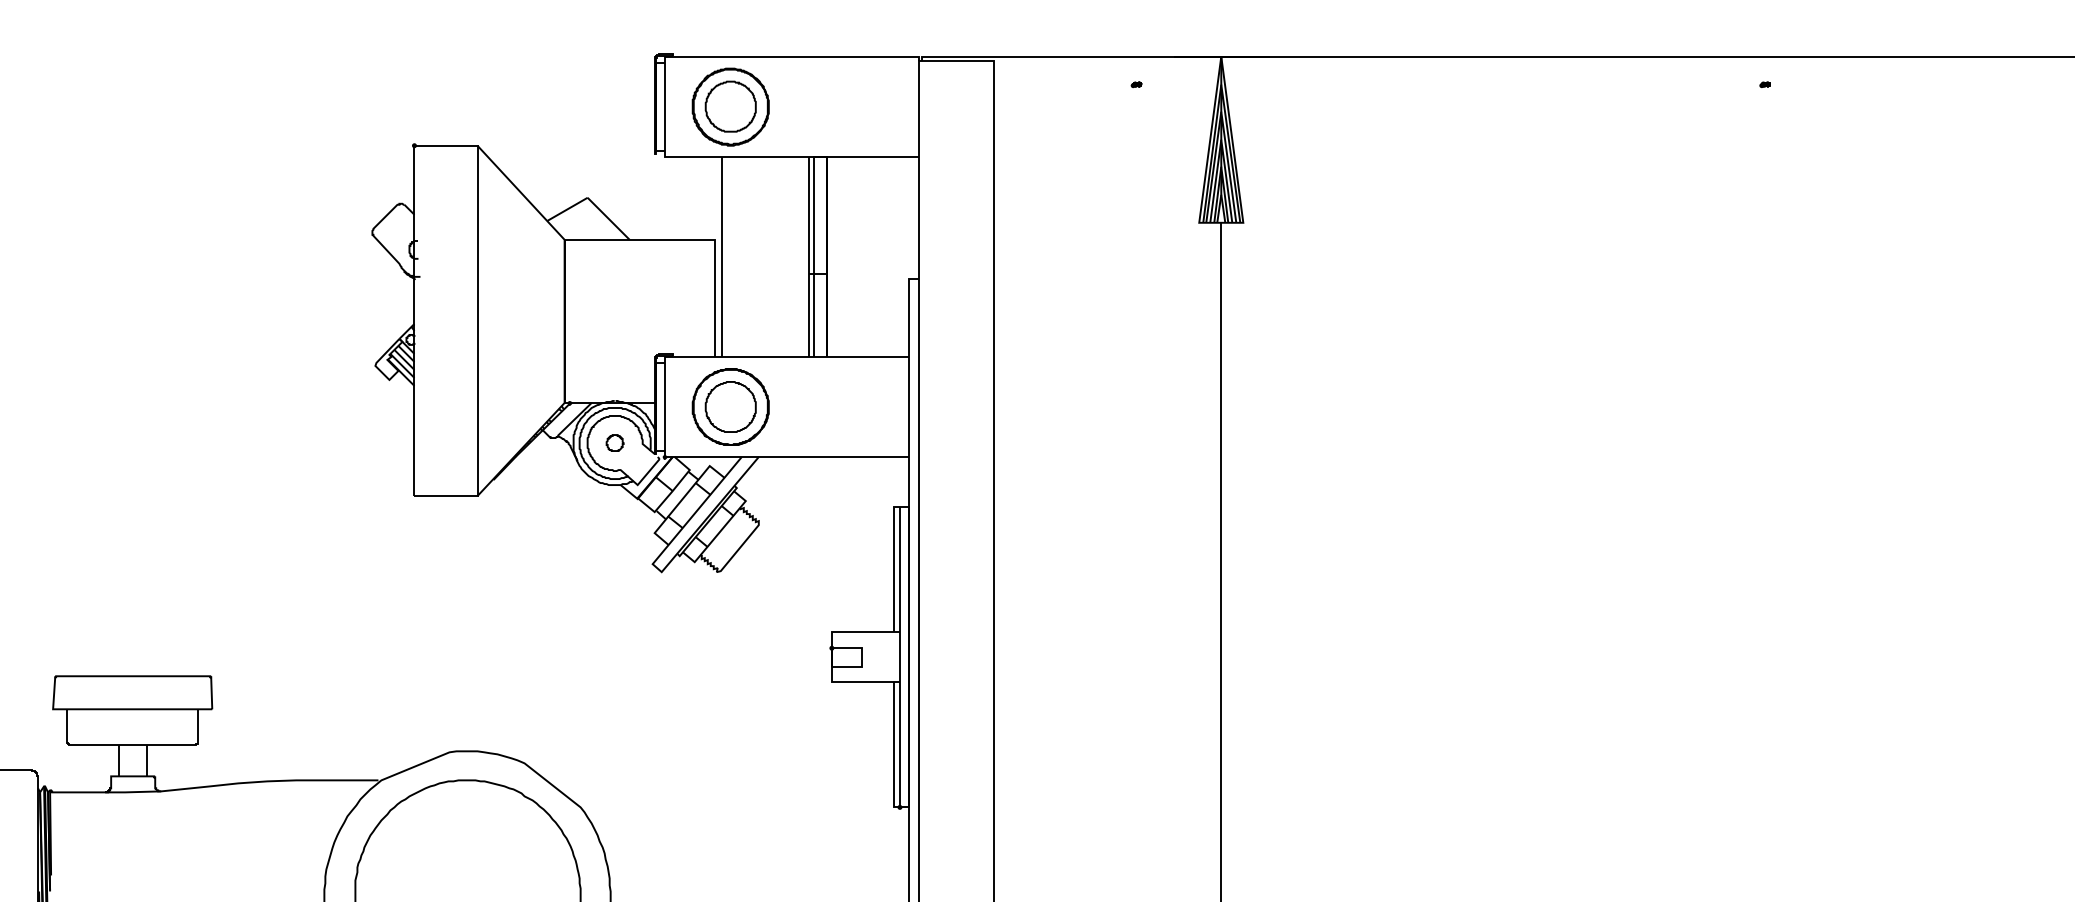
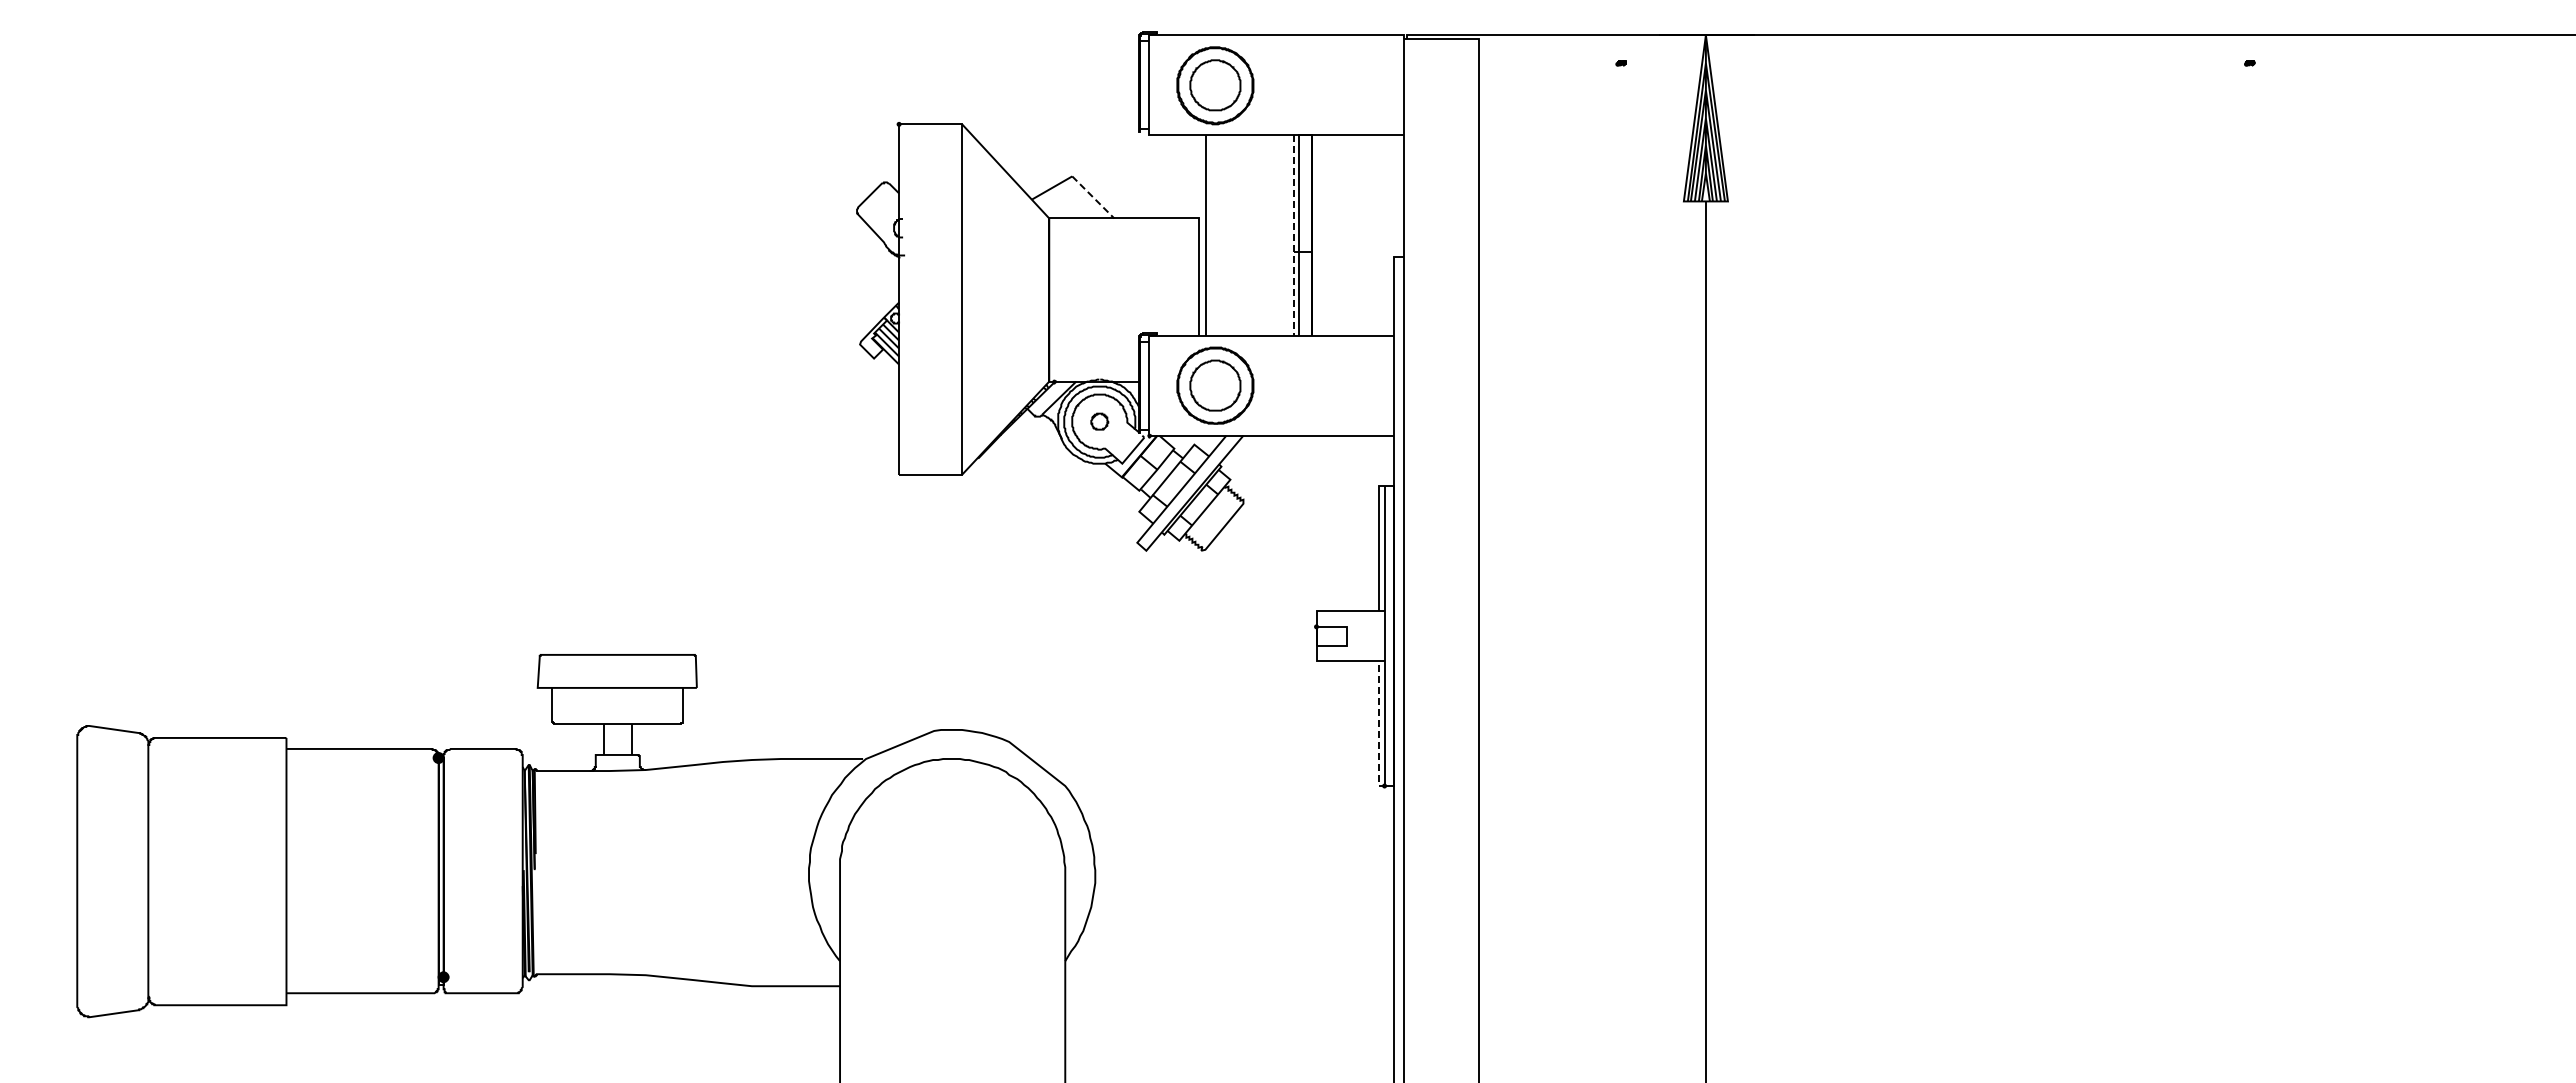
line: (608, 218) -> (1093, 197), solid -> dashed
line: (808, 256) -> (1293, 235), solid -> dashed
line: (893, 748) -> (1378, 727), solid -> dashed

